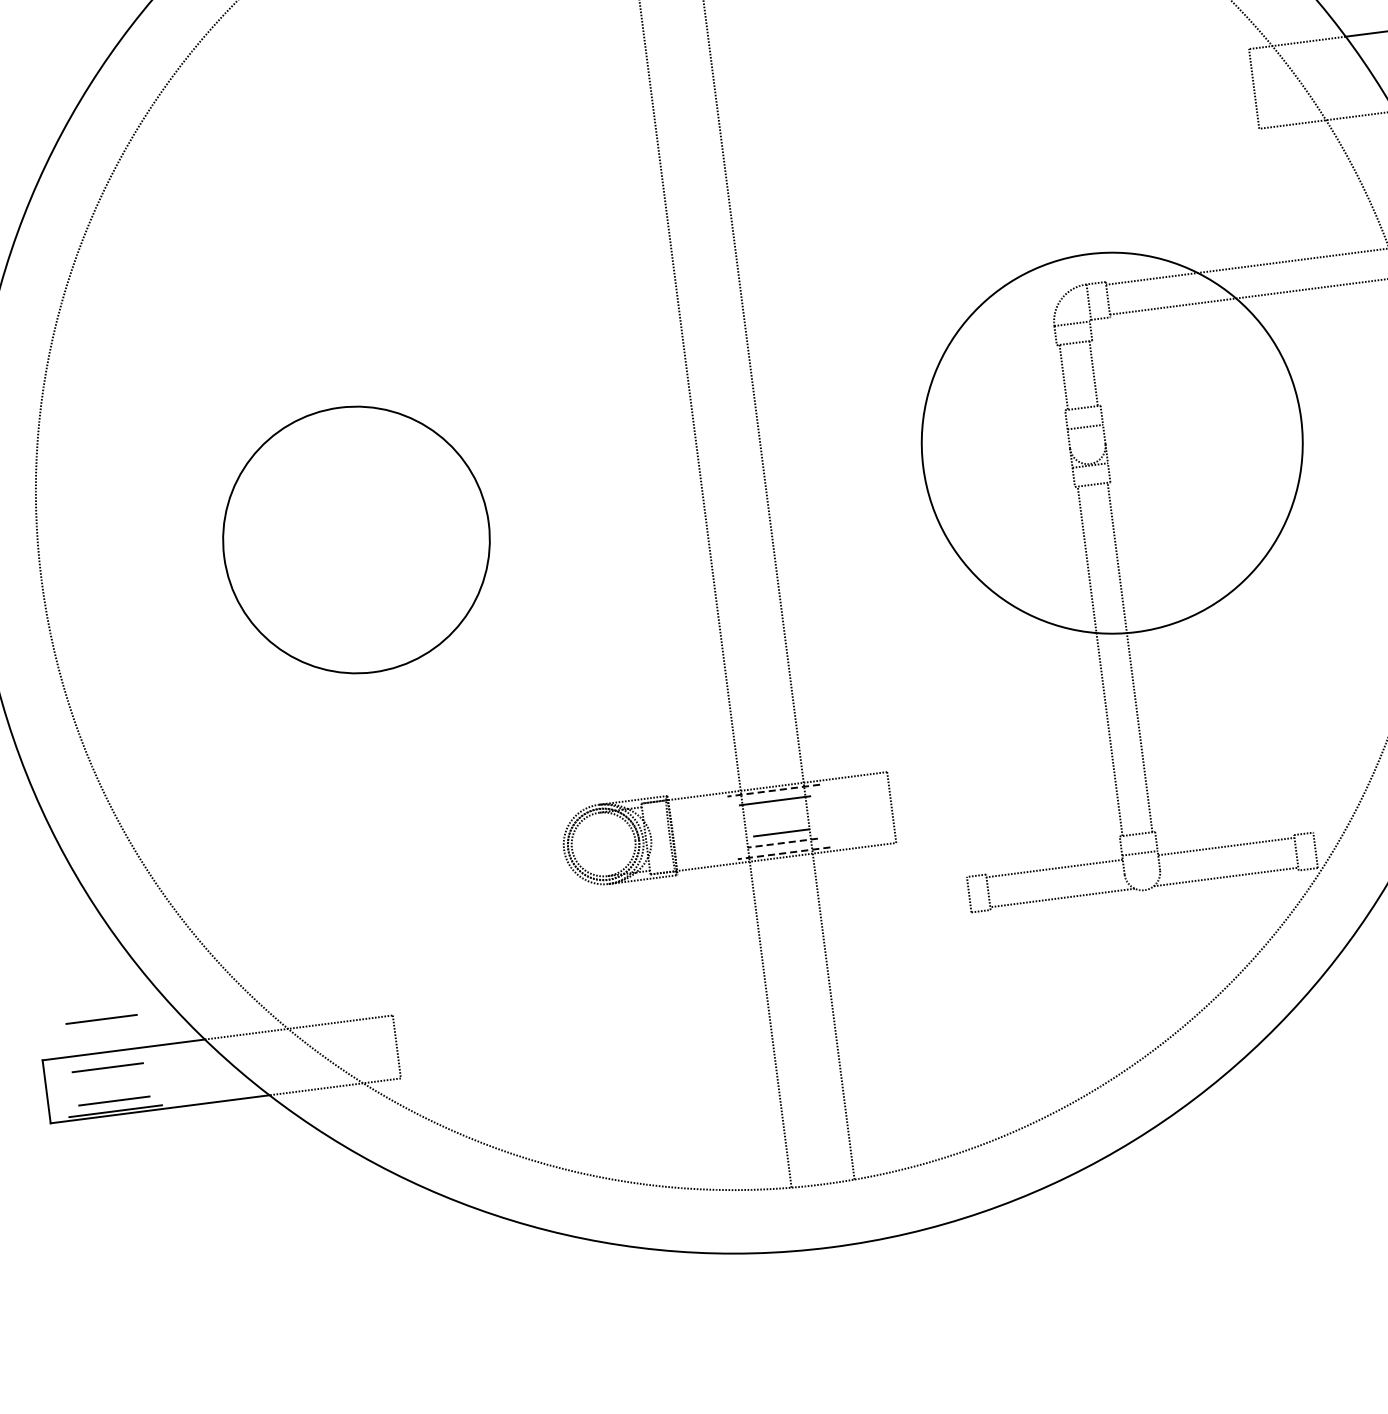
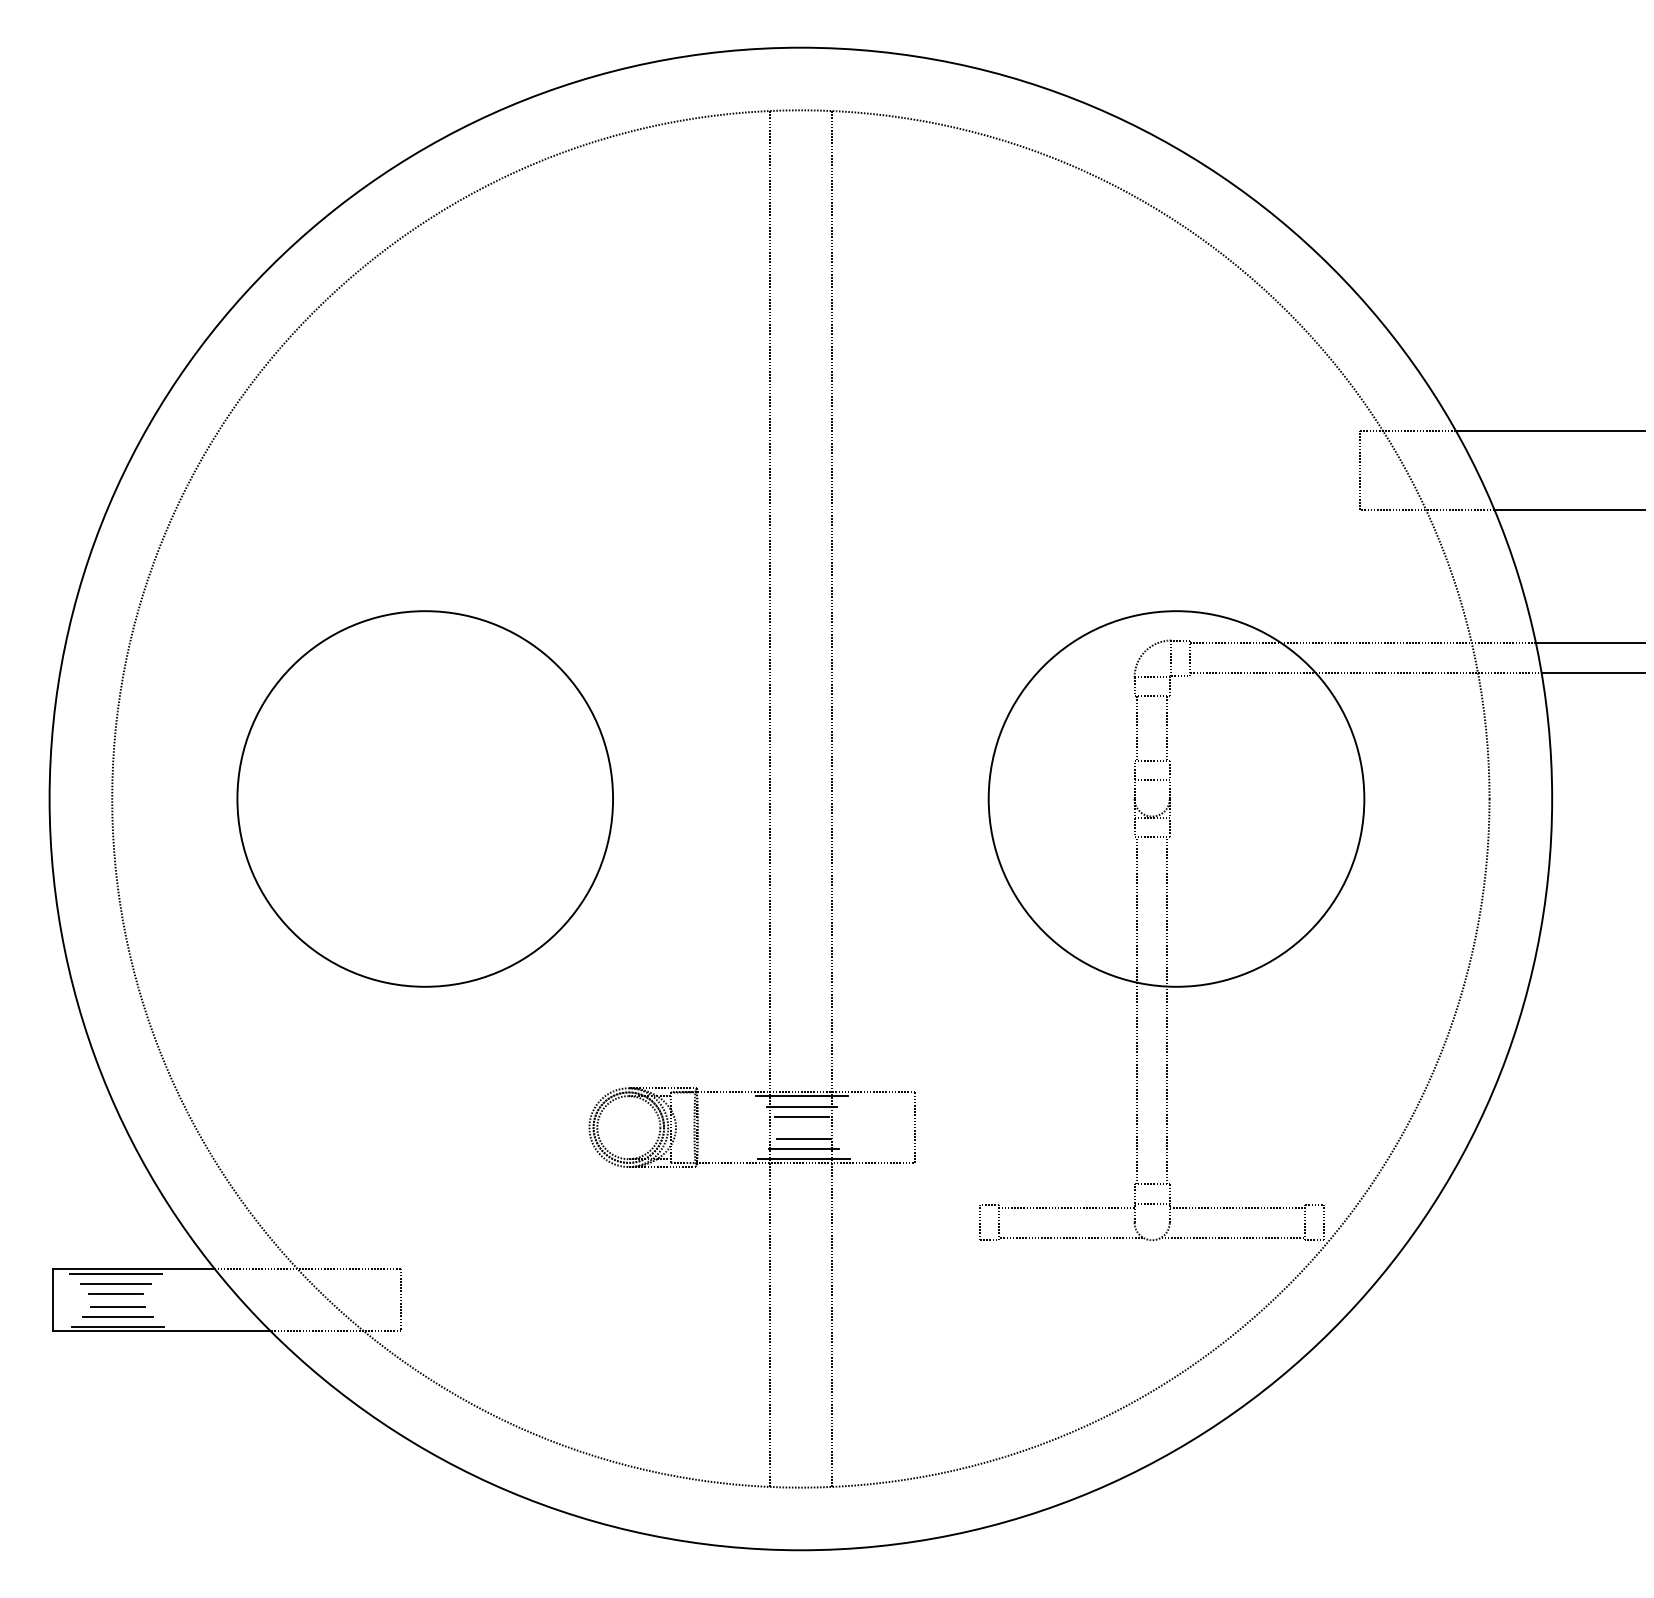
circle: (356, 539) -> (425, 798), size x1.43
line: (773, 790) -> (801, 1096), dashed -> solid
line: (775, 810) -> (801, 1116), added
line: (783, 842) -> (804, 1148), dashed -> solid
line: (783, 852) -> (803, 1158), dashed -> solid
line: (101, 1019) -> (115, 1235), removed
line: (106, 1057) -> (115, 1273), added
line: (108, 1078) -> (115, 1294), added
line: (112, 1091) -> (117, 1307), added

